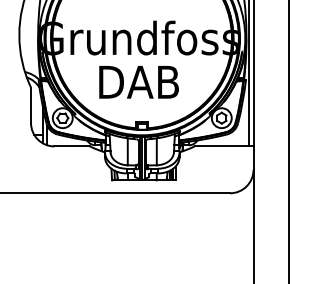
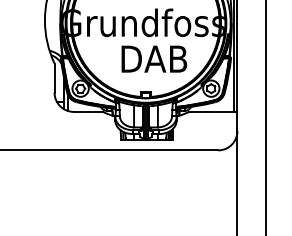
text: (139, 81) -> (154, 58), moved

